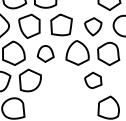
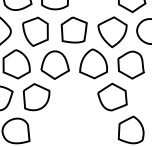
part: (93, 26) -> (112, 32), size x1.43
part: (45, 53) -> (54, 64), size x1.43
part: (93, 79) -> (112, 96), size x1.43

